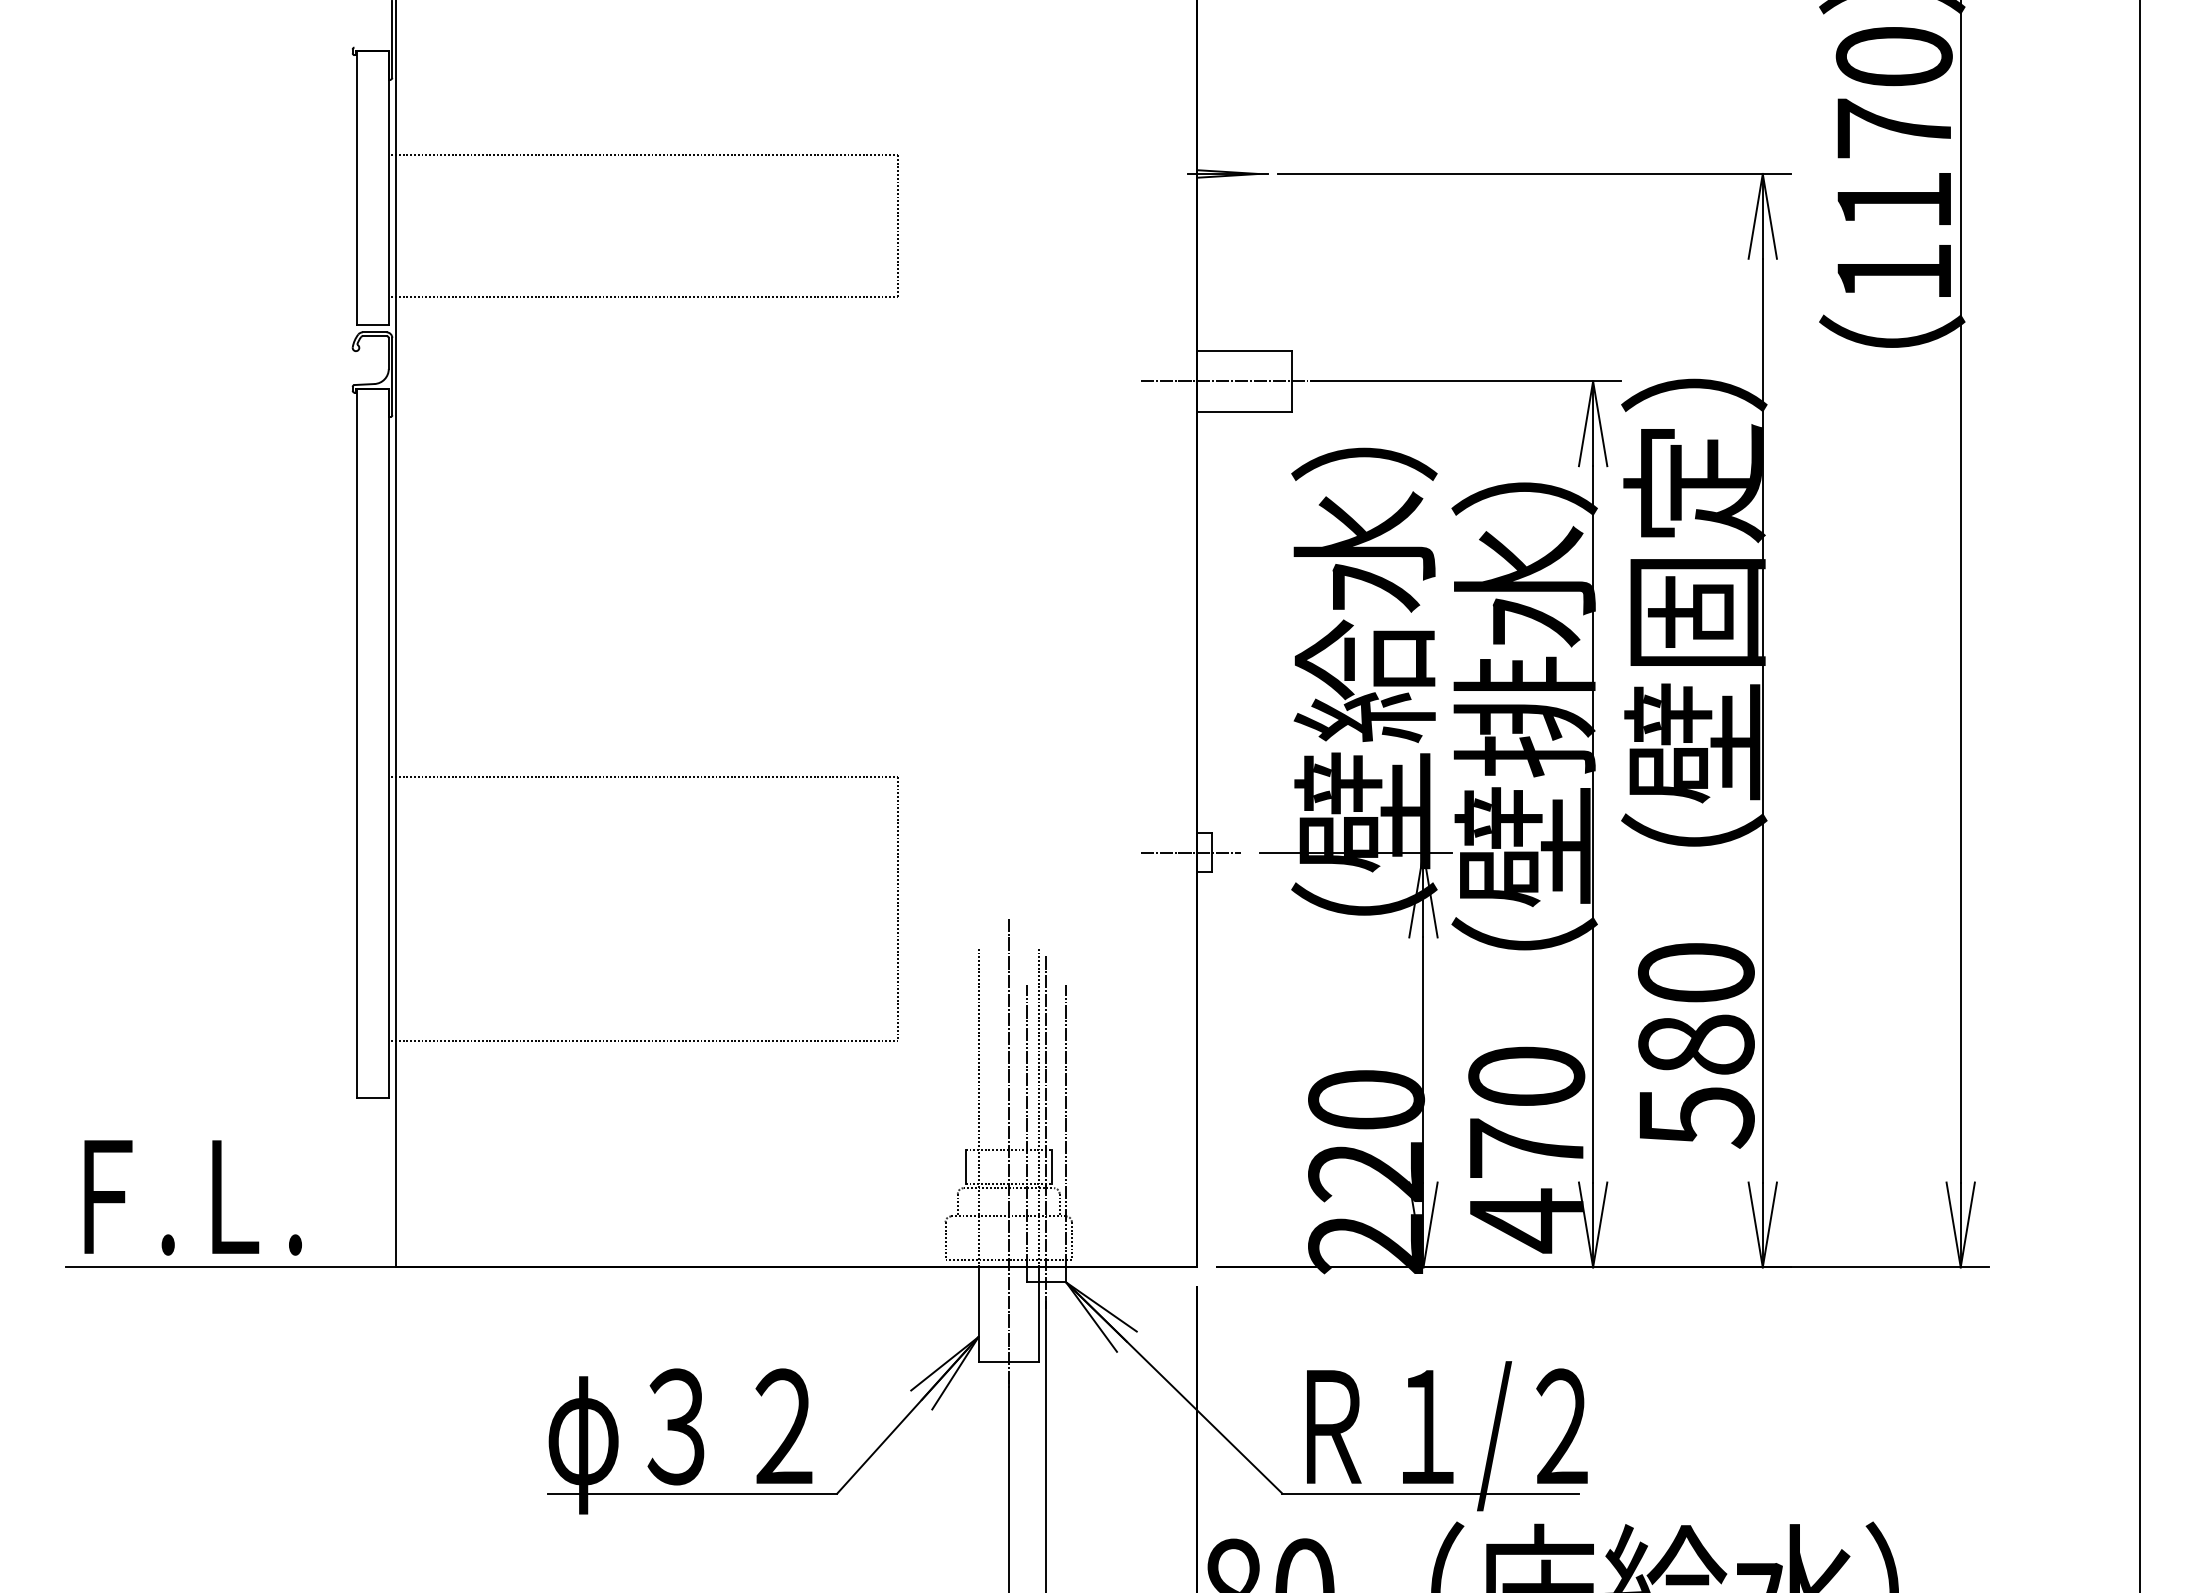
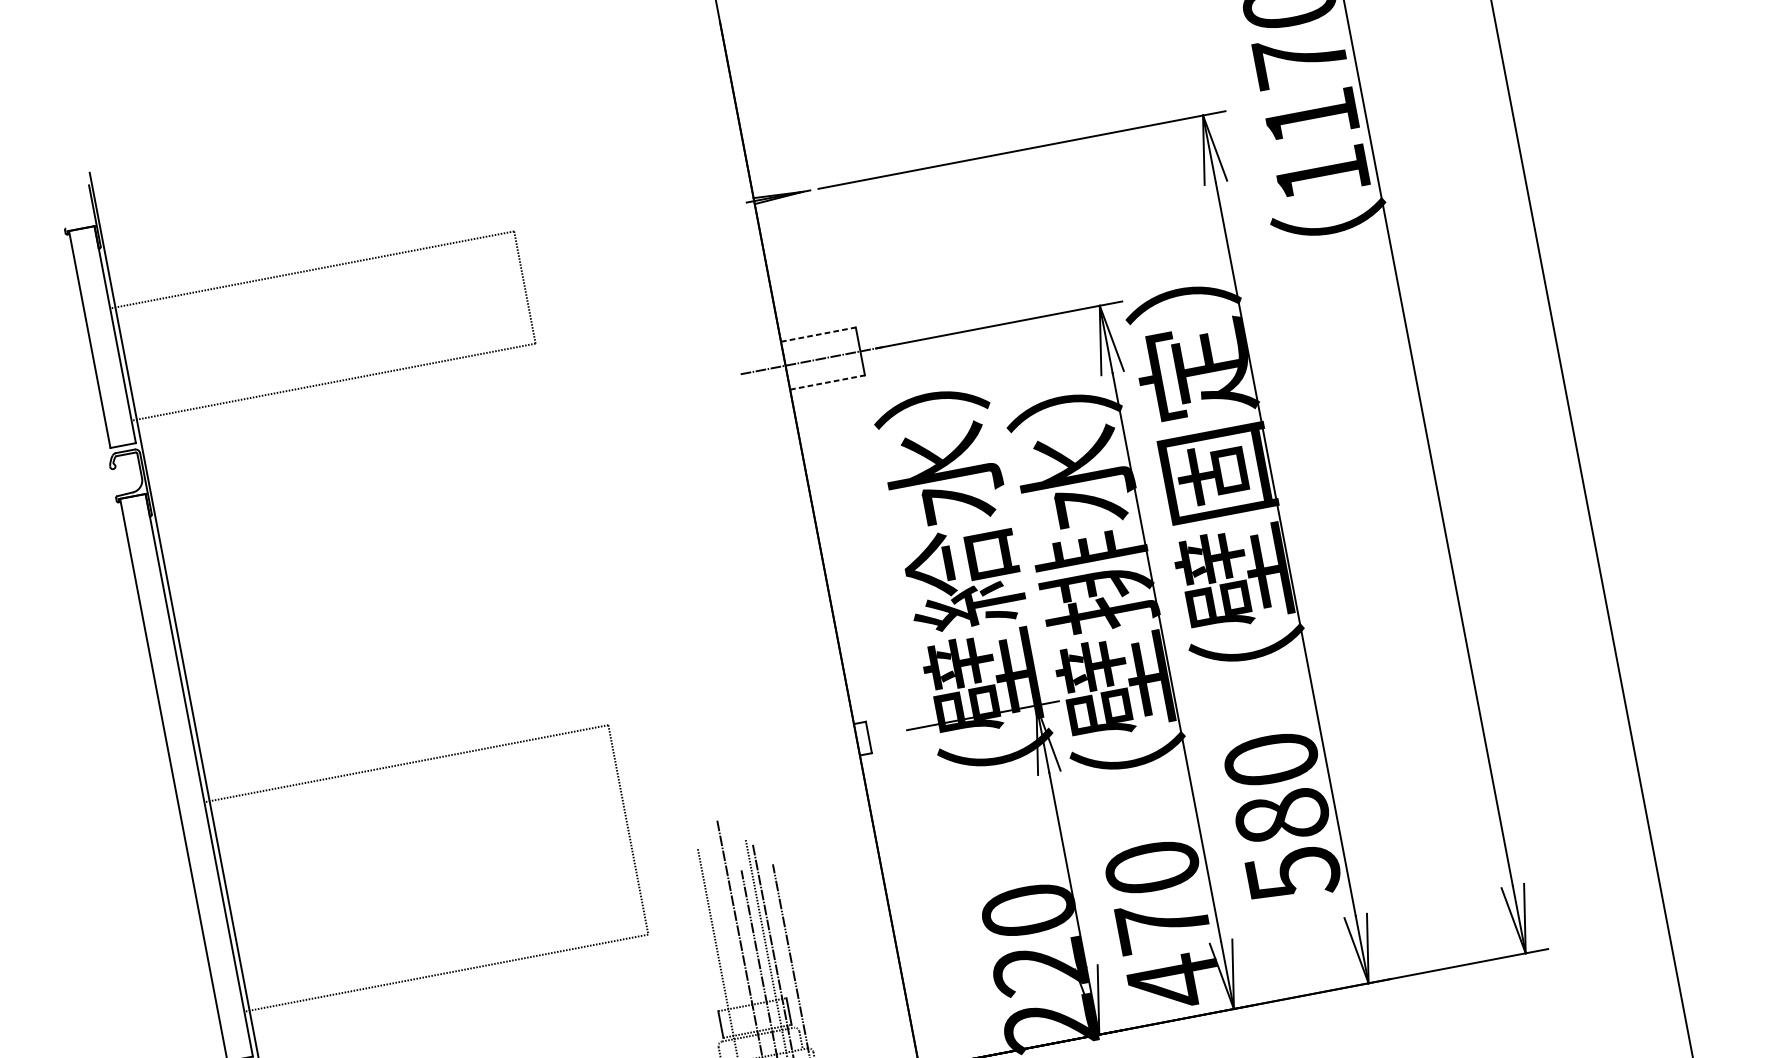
line: (1244, 351) -> (818, 334), solid -> dashed
line: (1244, 411) -> (827, 382), solid -> dashed
line: (1190, 852) -> (851, 740), removed

